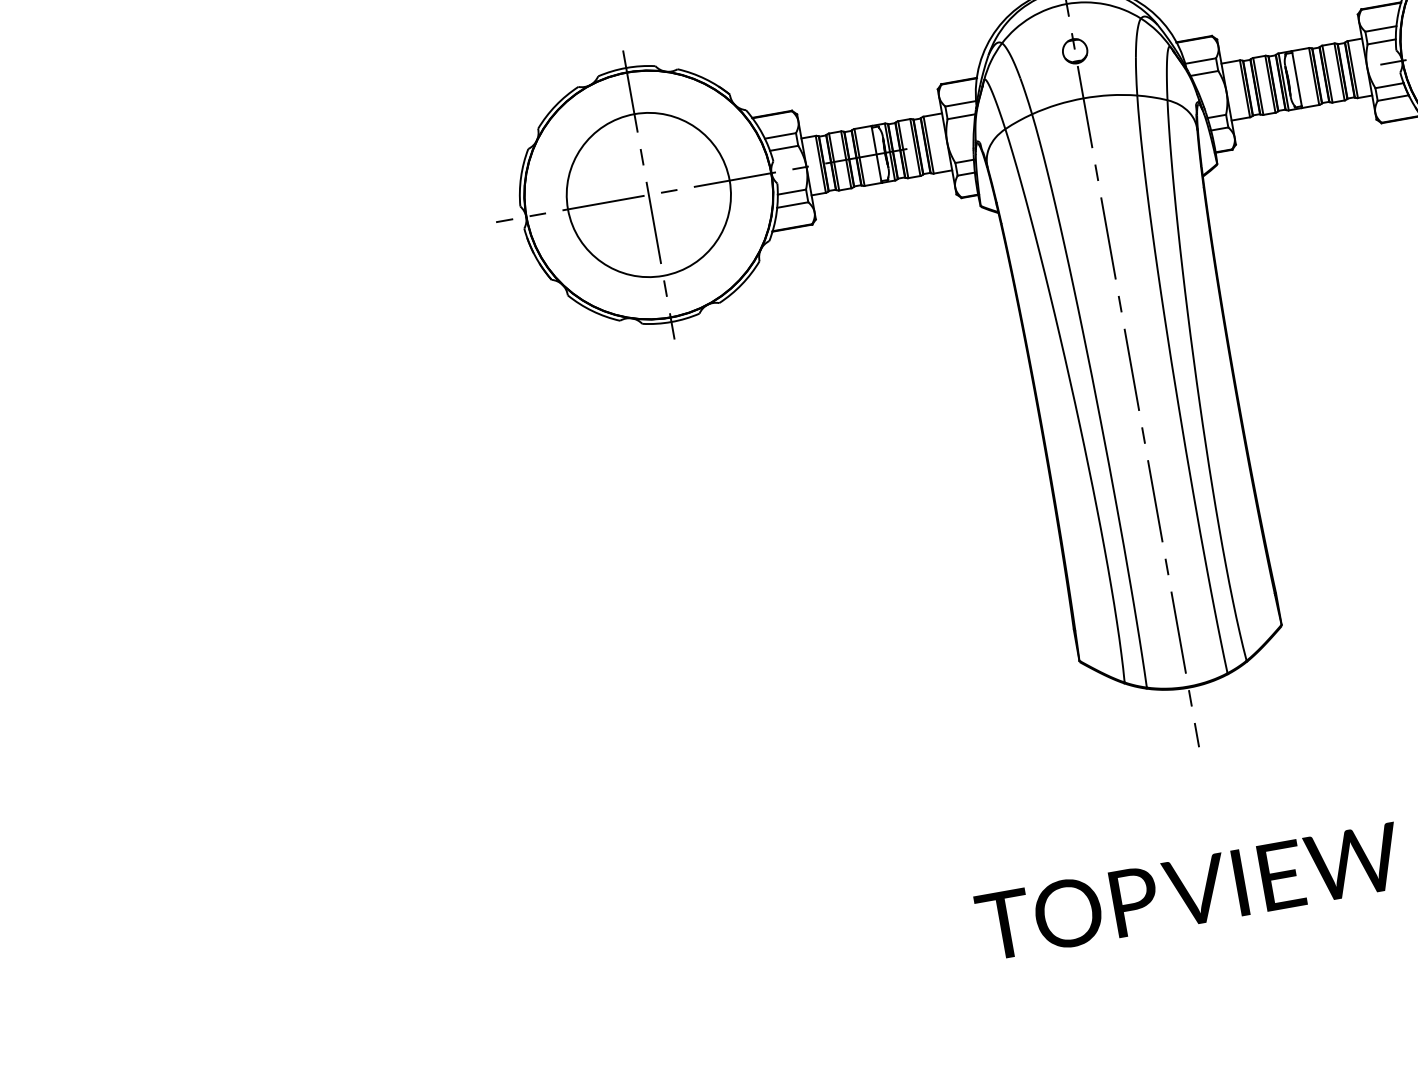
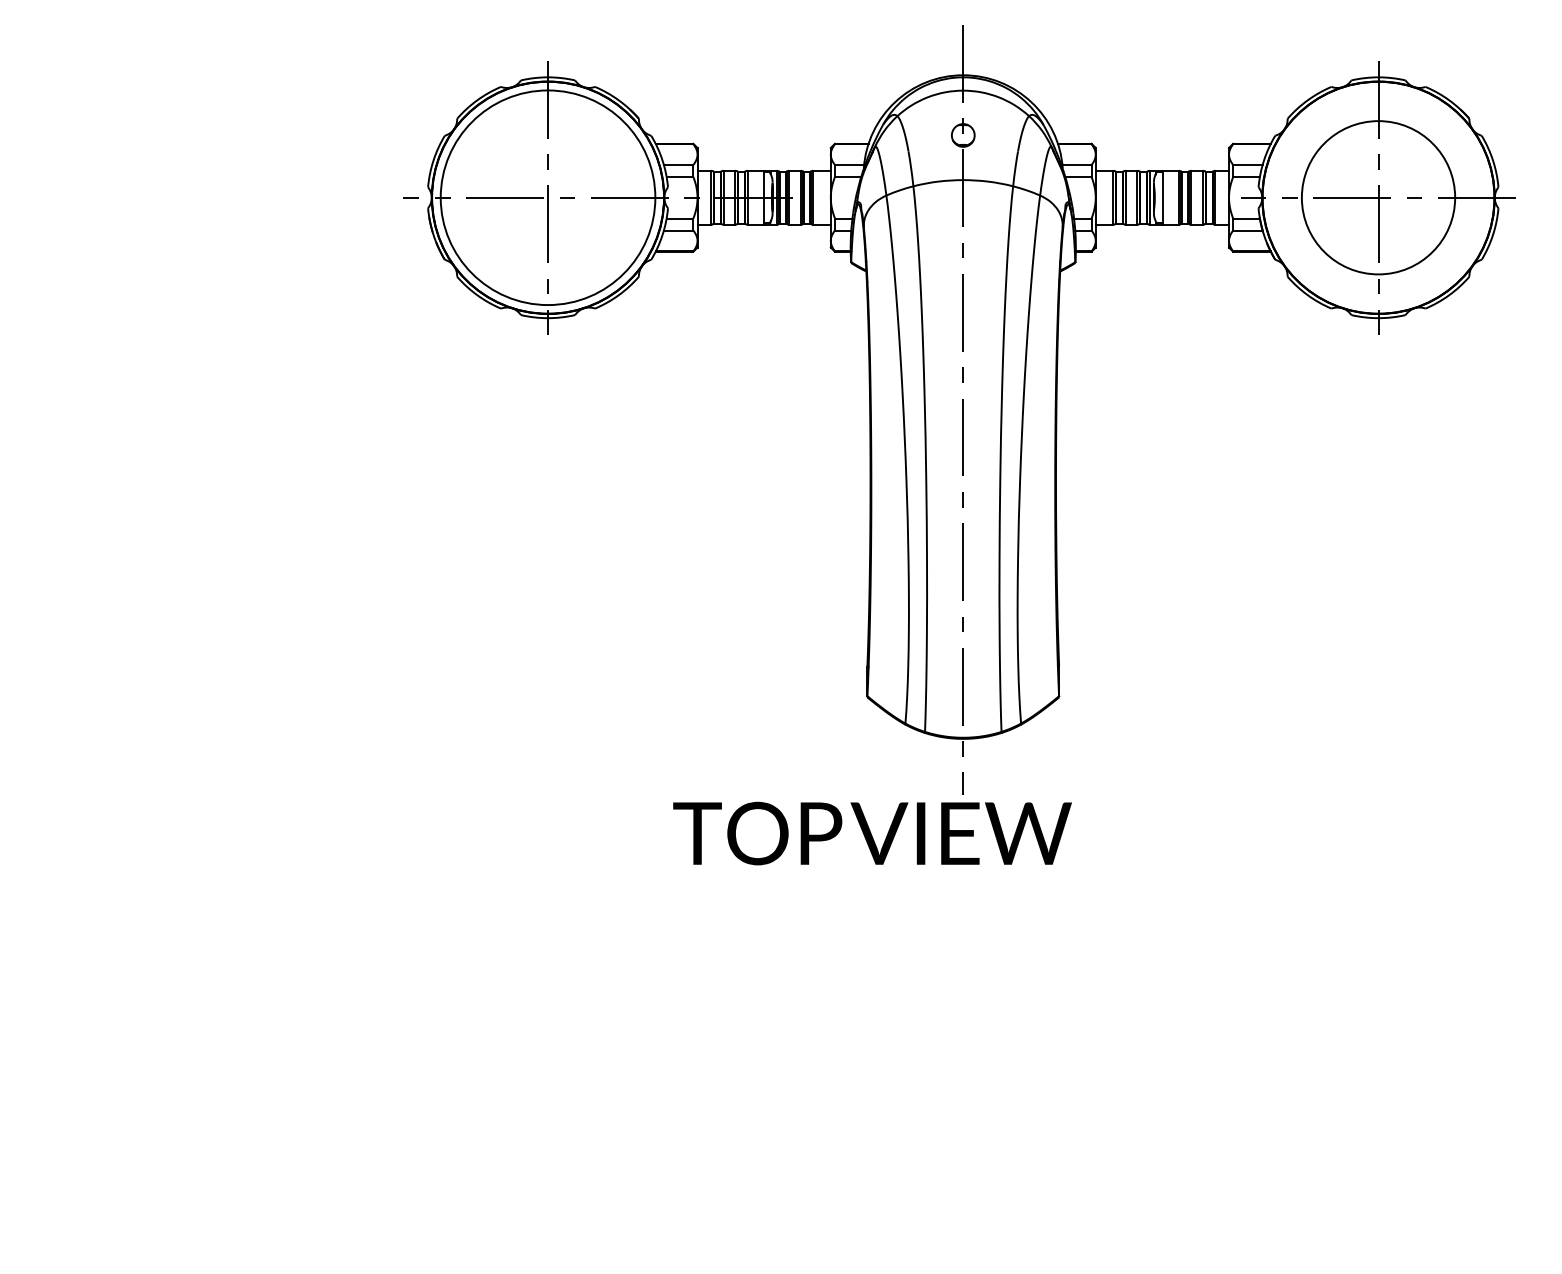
circle: (648, 194) -> (547, 197), size x1.4
text: (1189, 891) -> (872, 833), moved

